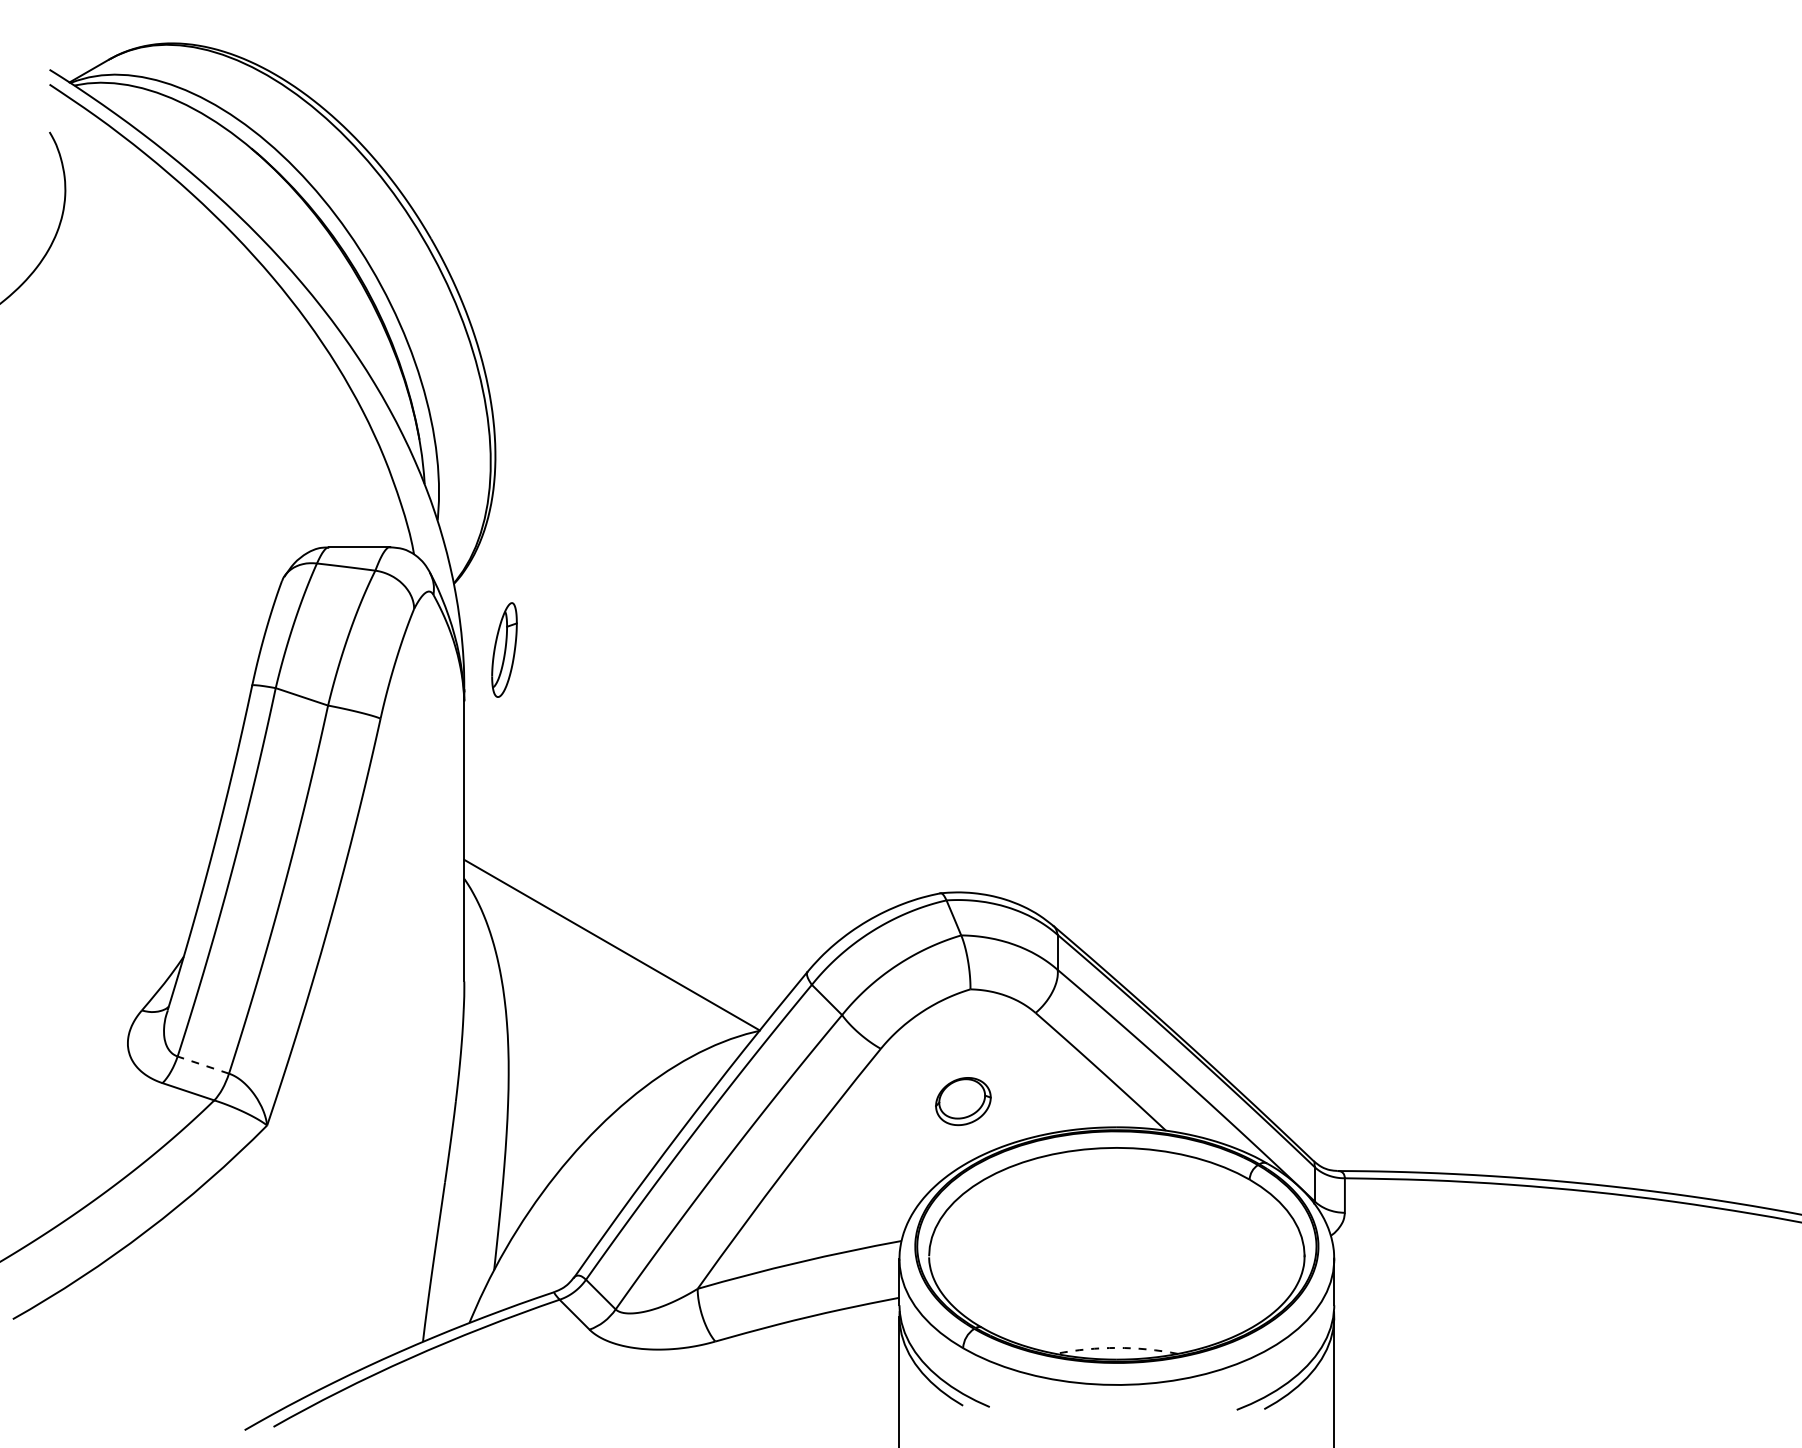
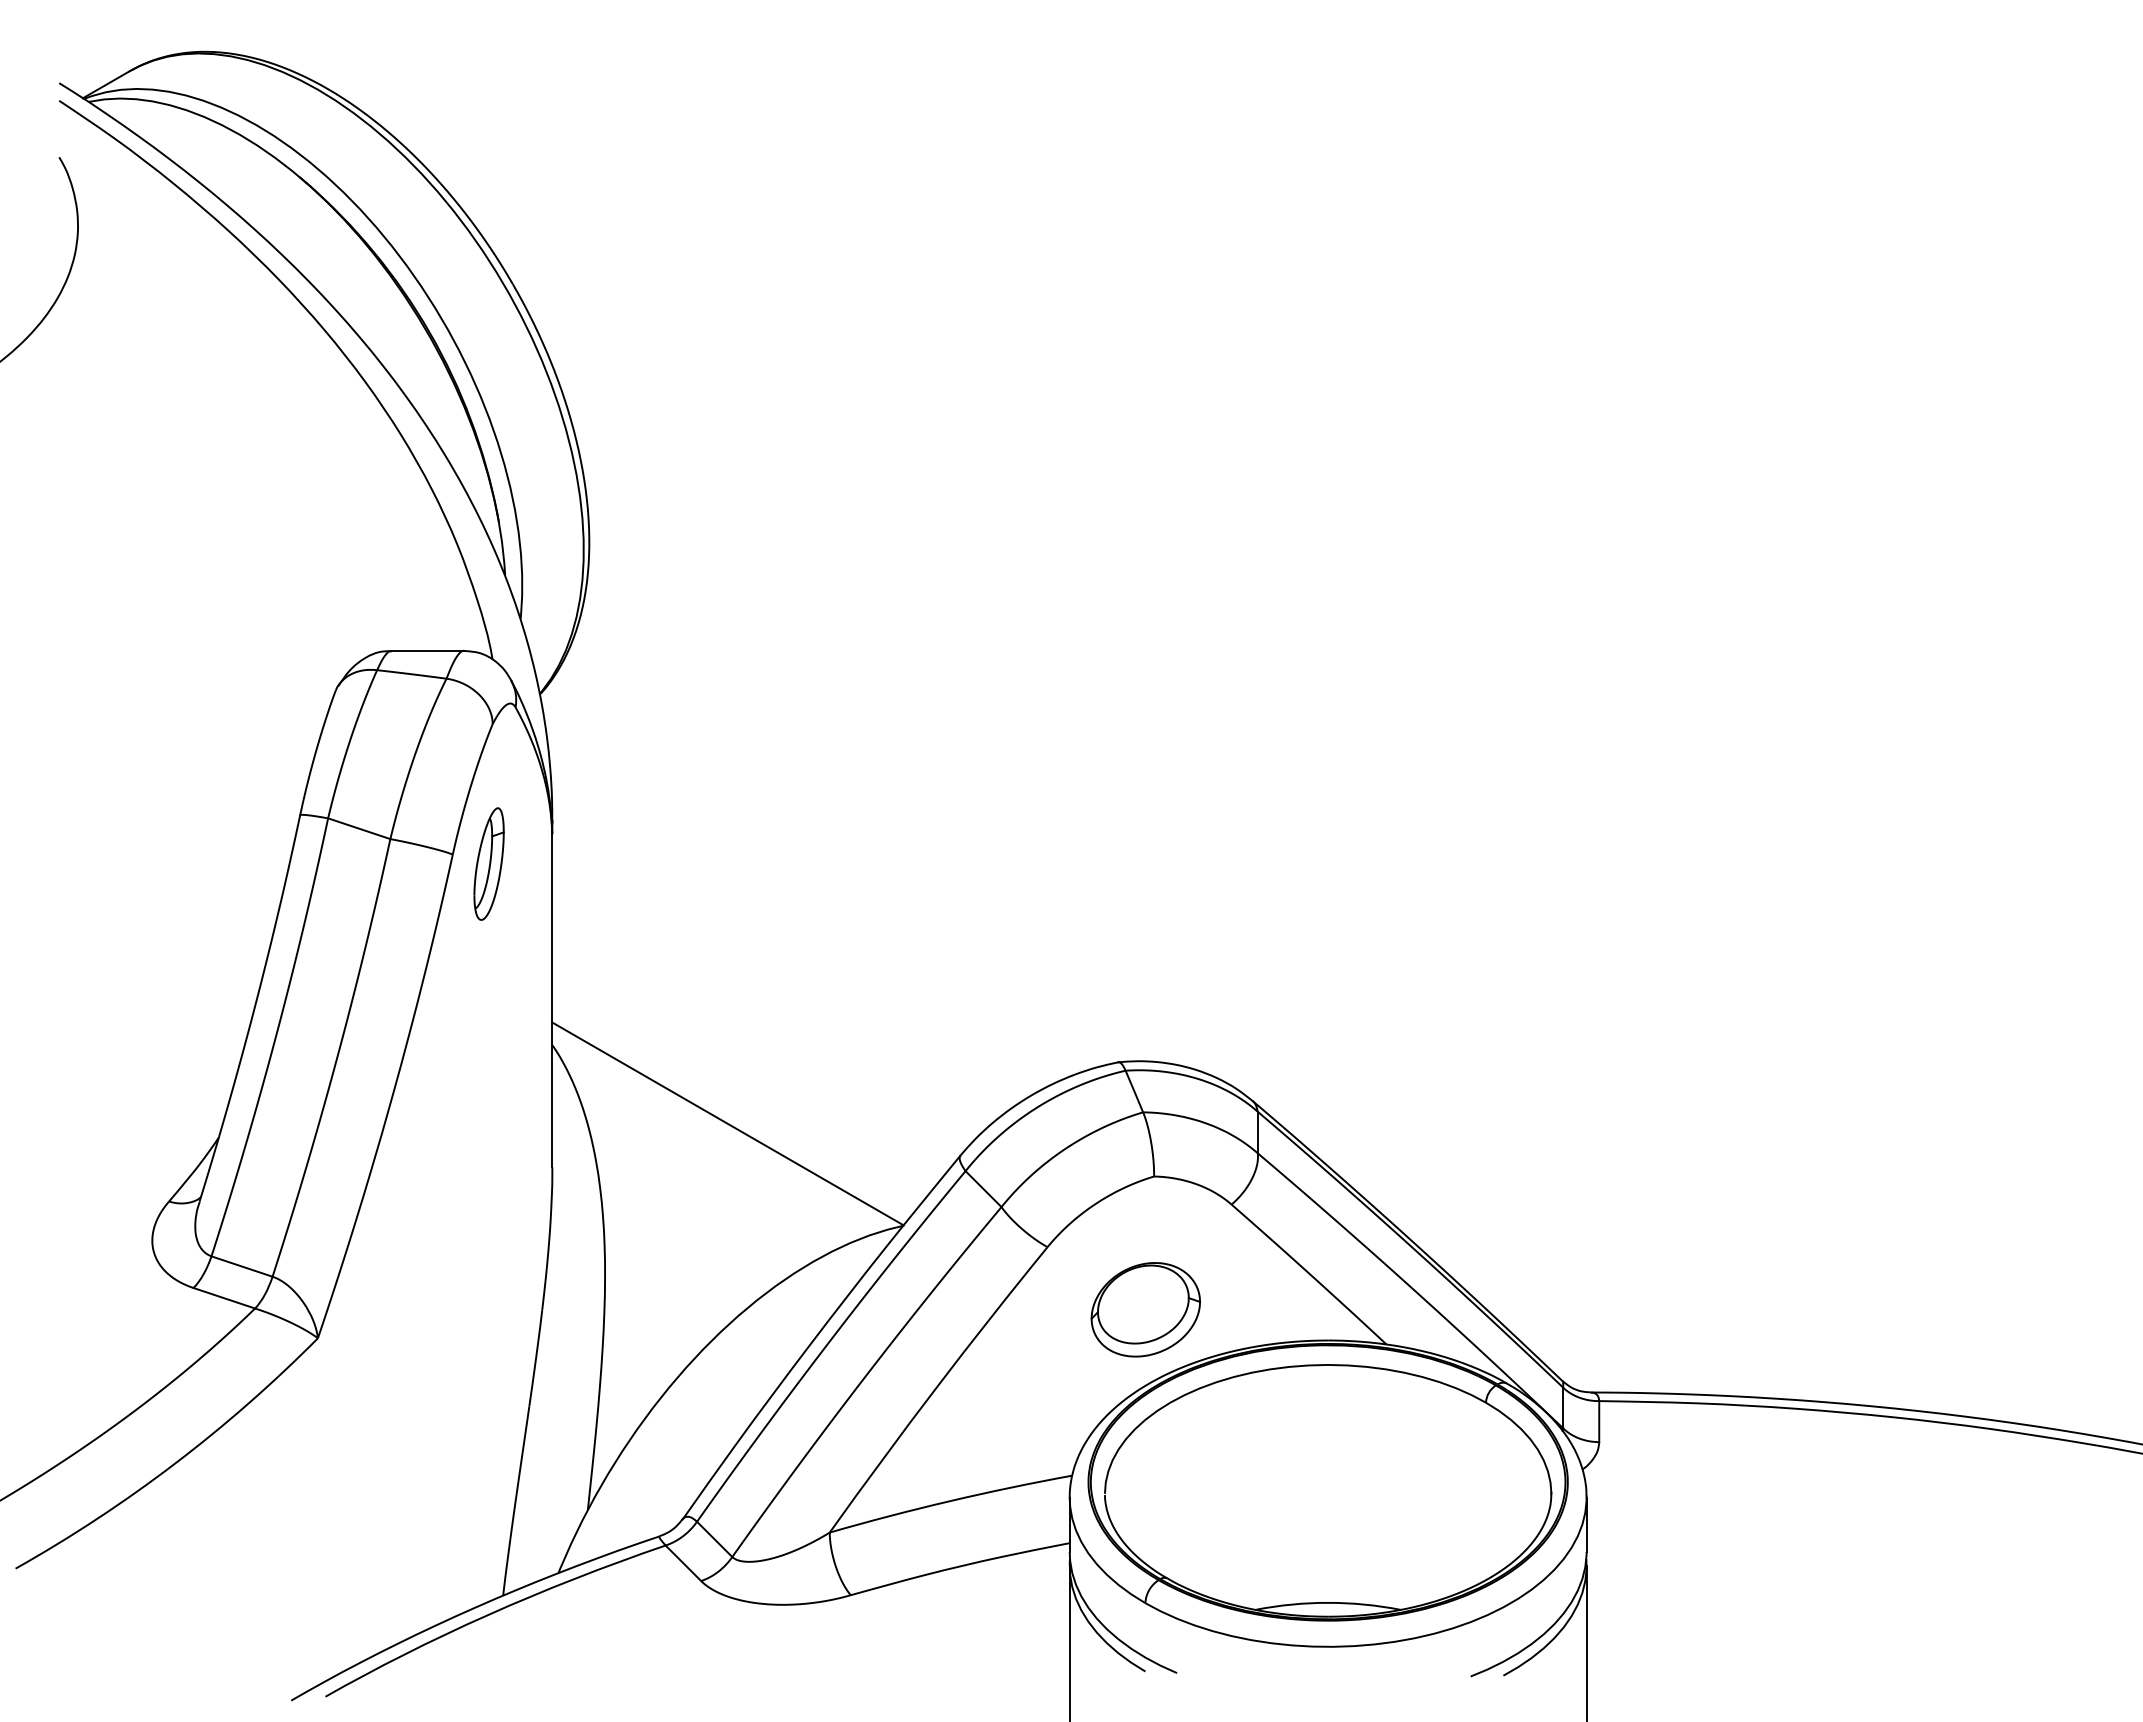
part: (504, 649) -> (488, 863), moved
line: (202, 1065) -> (241, 1266), dashed -> solid
part: (963, 1101) -> (1145, 1309), size x1.67
arc: (1117, 1347) -> (1328, 1602), dashed -> solid

